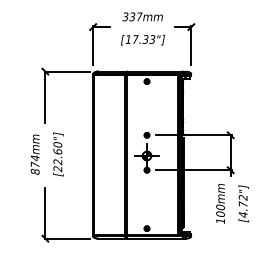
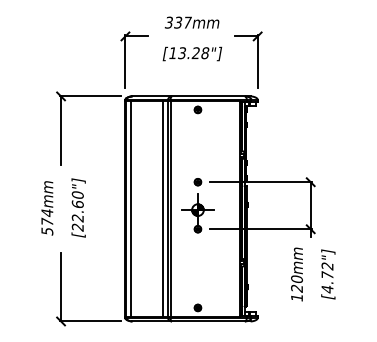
text: (143, 39) -> (193, 53), [17.33"] -> [13.28"]
line: (97, 154) -> (131, 208), added
line: (121, 154) -> (163, 208), added
text: (35, 171) -> (47, 231), 874mm -> 574mm
text: (220, 214) -> (297, 288), 100mm -> 120mm

